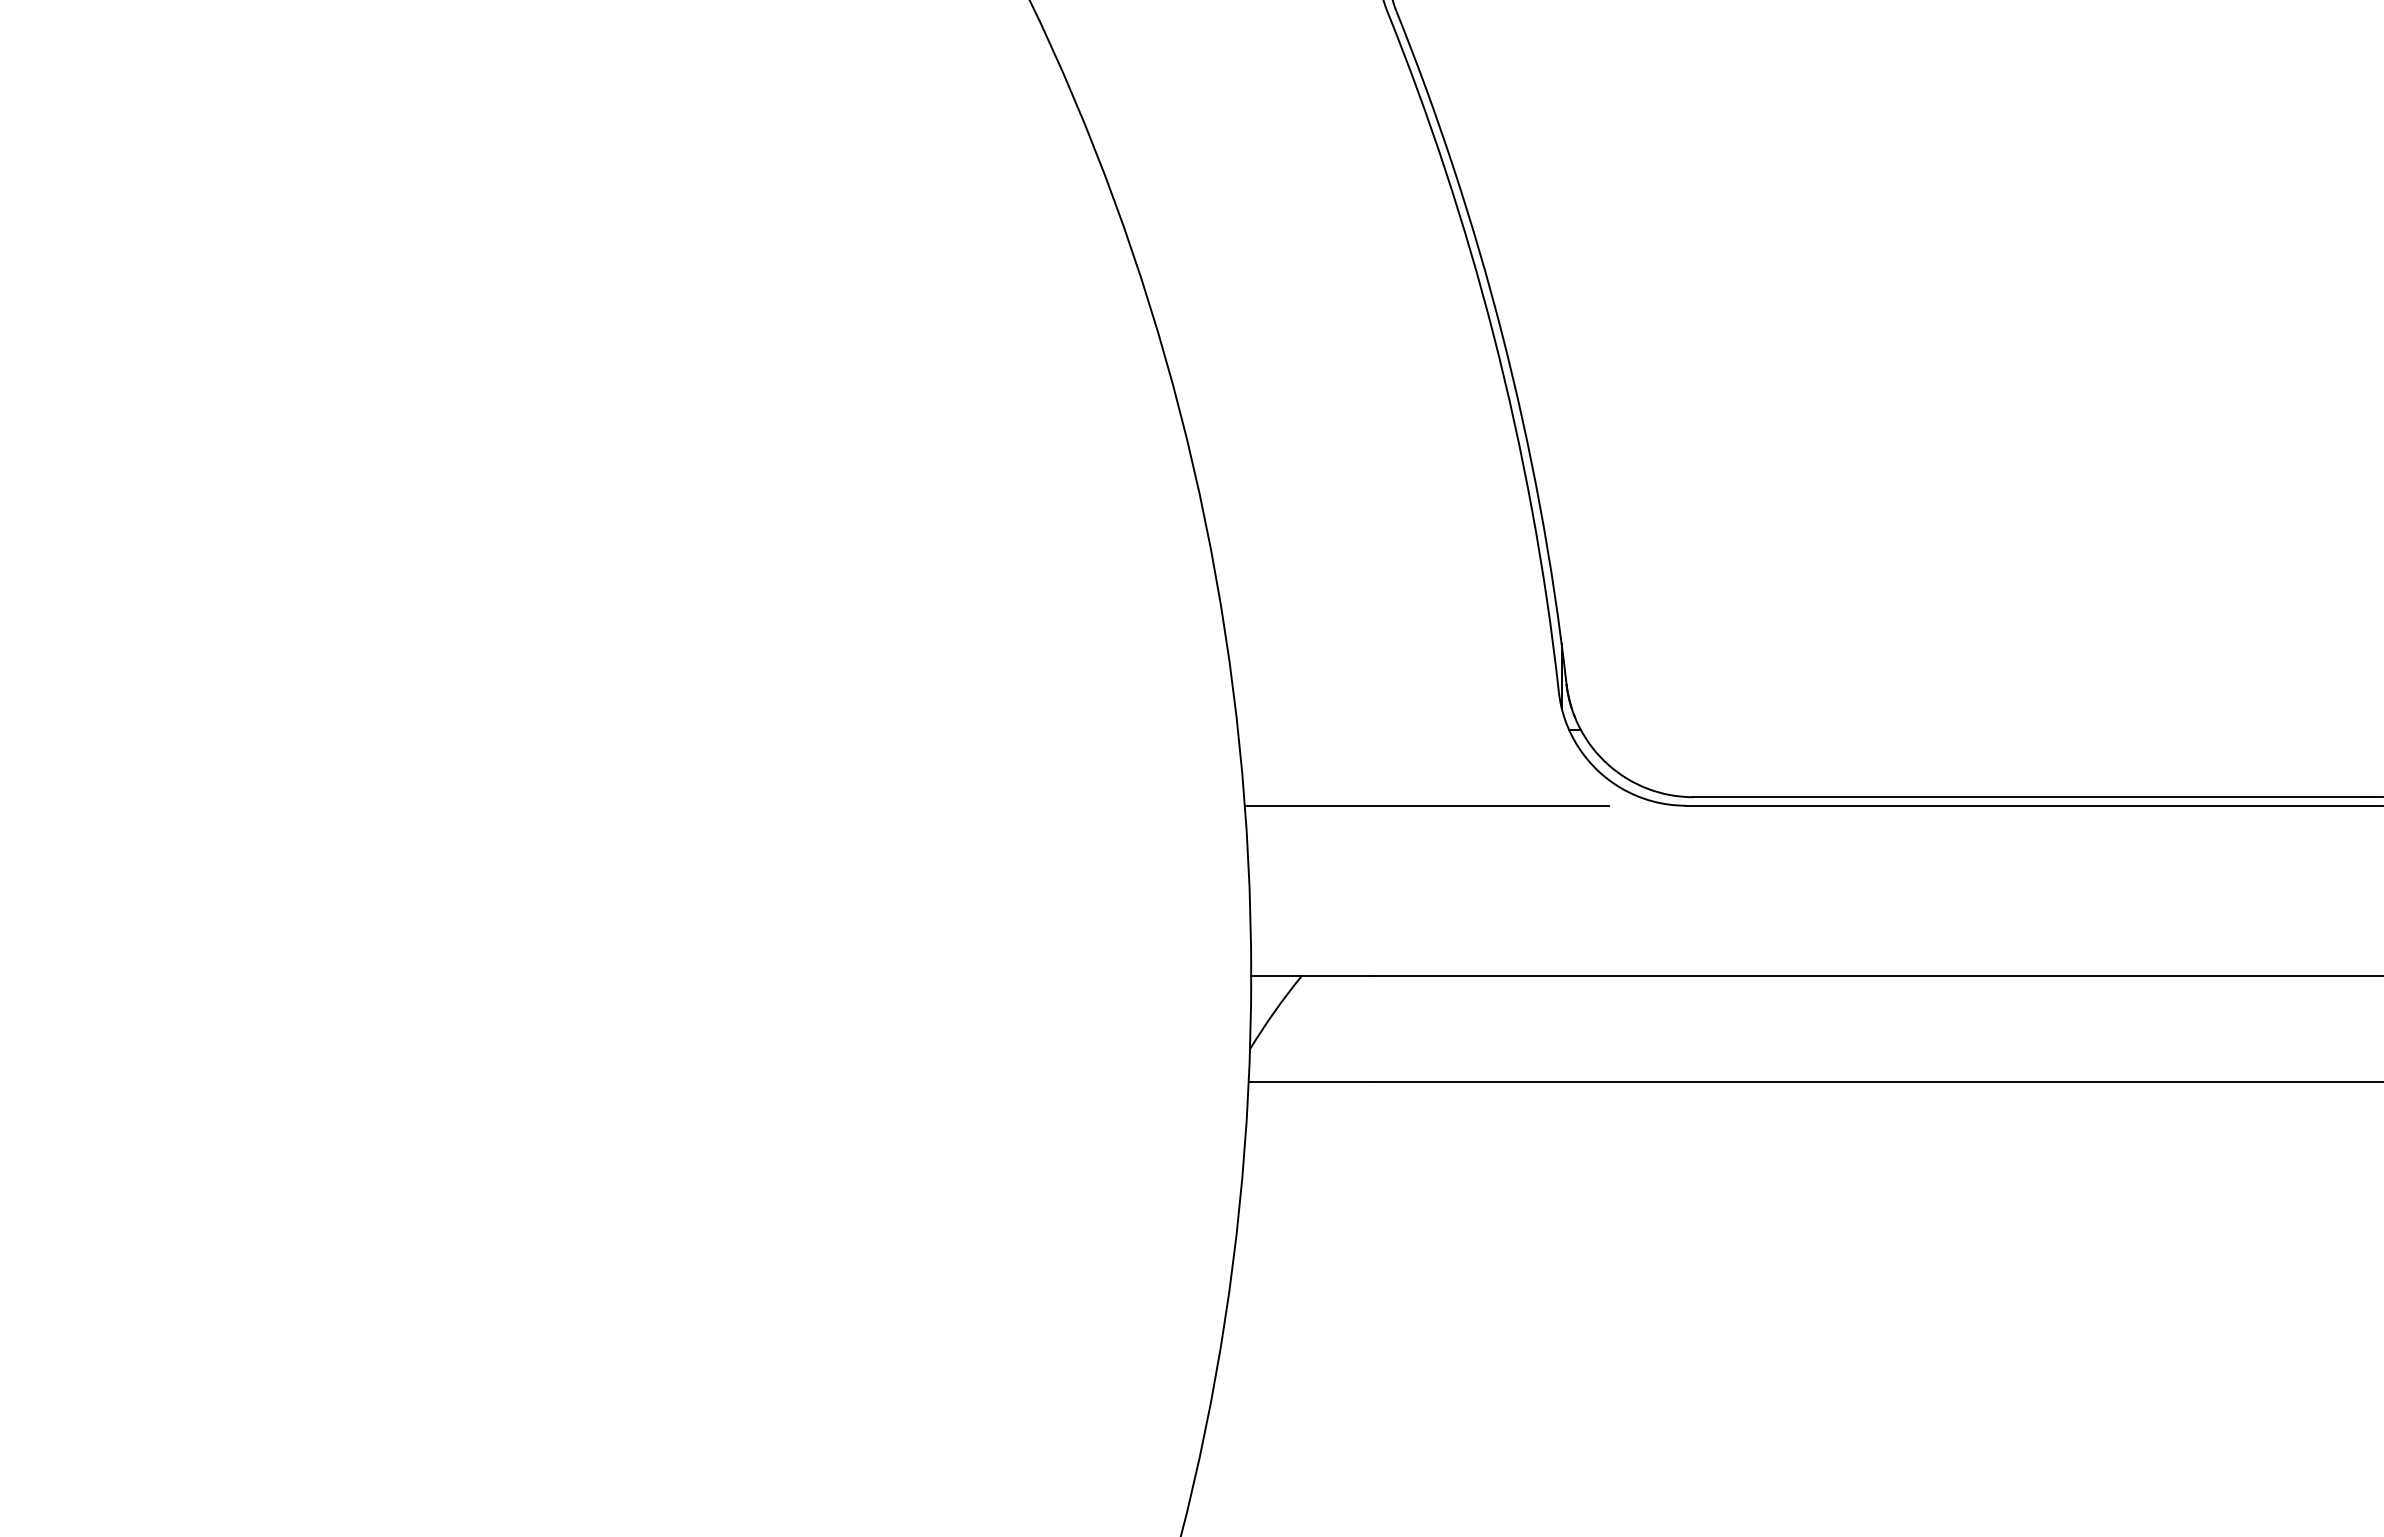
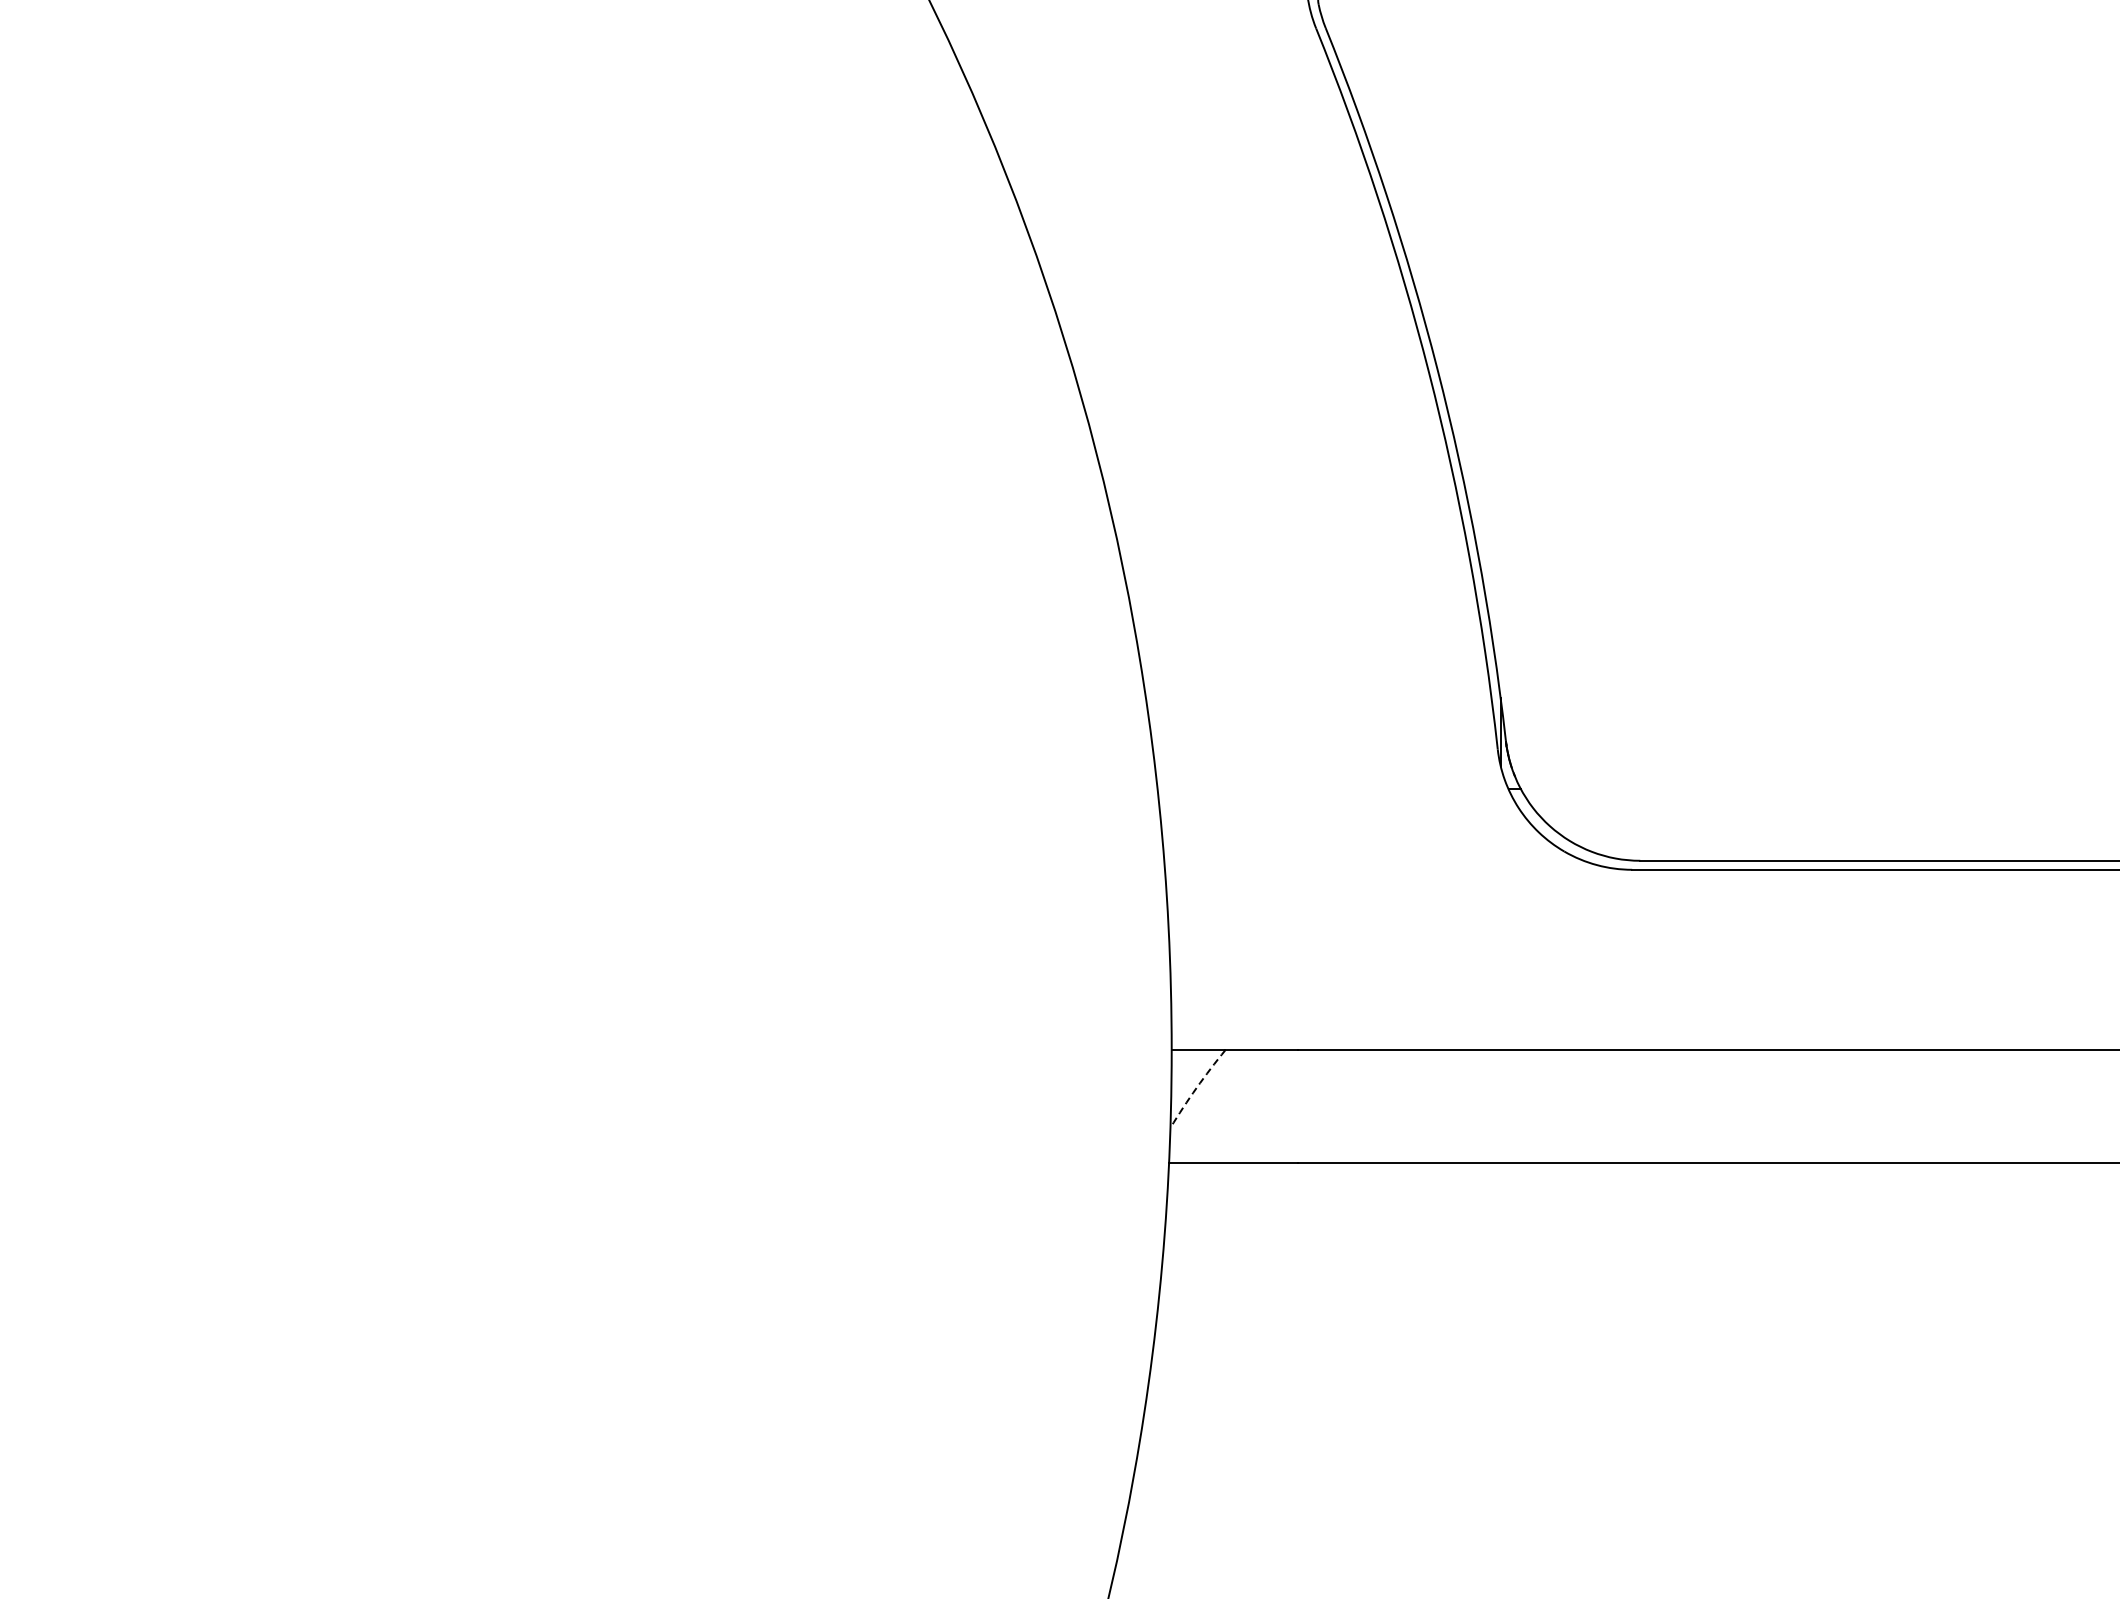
line: (1426, 805) -> (1357, 869), removed
arc: (1274, 1011) -> (1196, 1087), solid -> dashed

